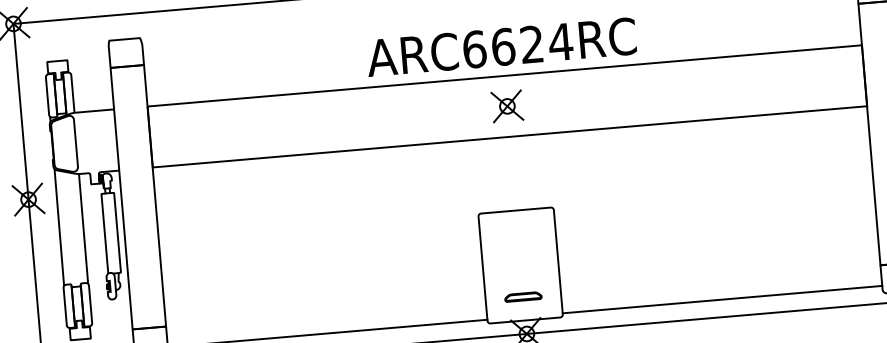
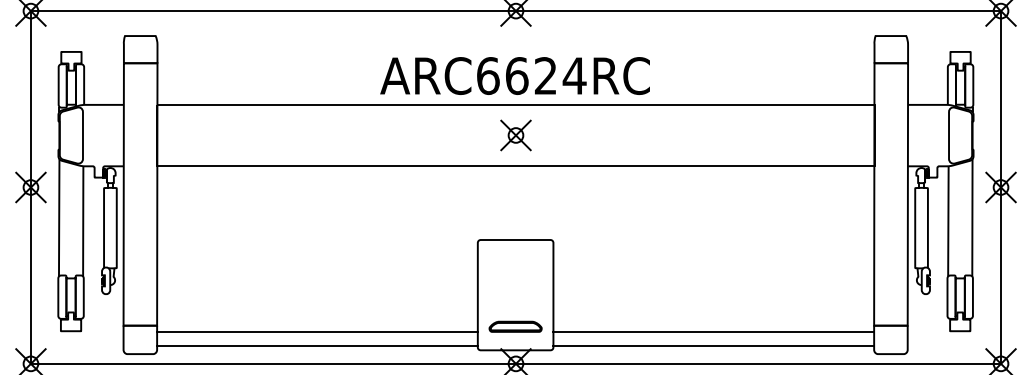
line: (720, 284) -> (713, 331), added
part: (523, 296) -> (515, 326), size x1.43
line: (326, 318) -> (317, 331), added

